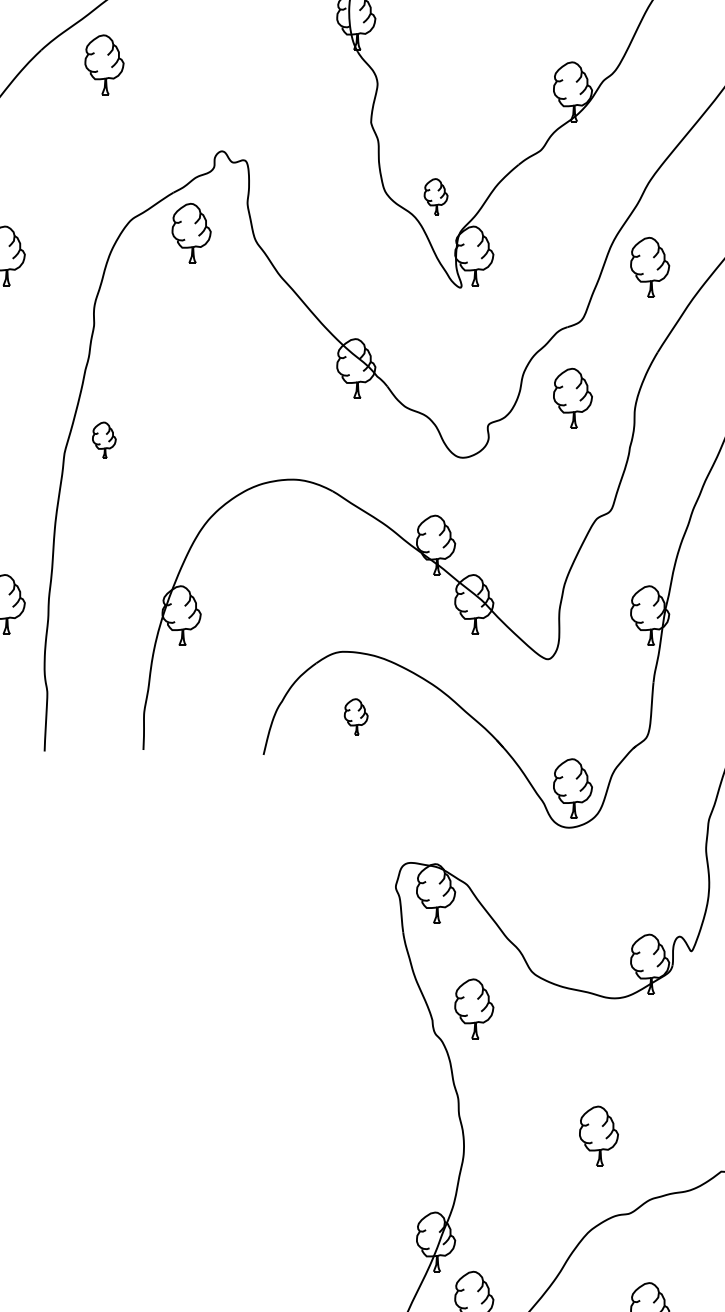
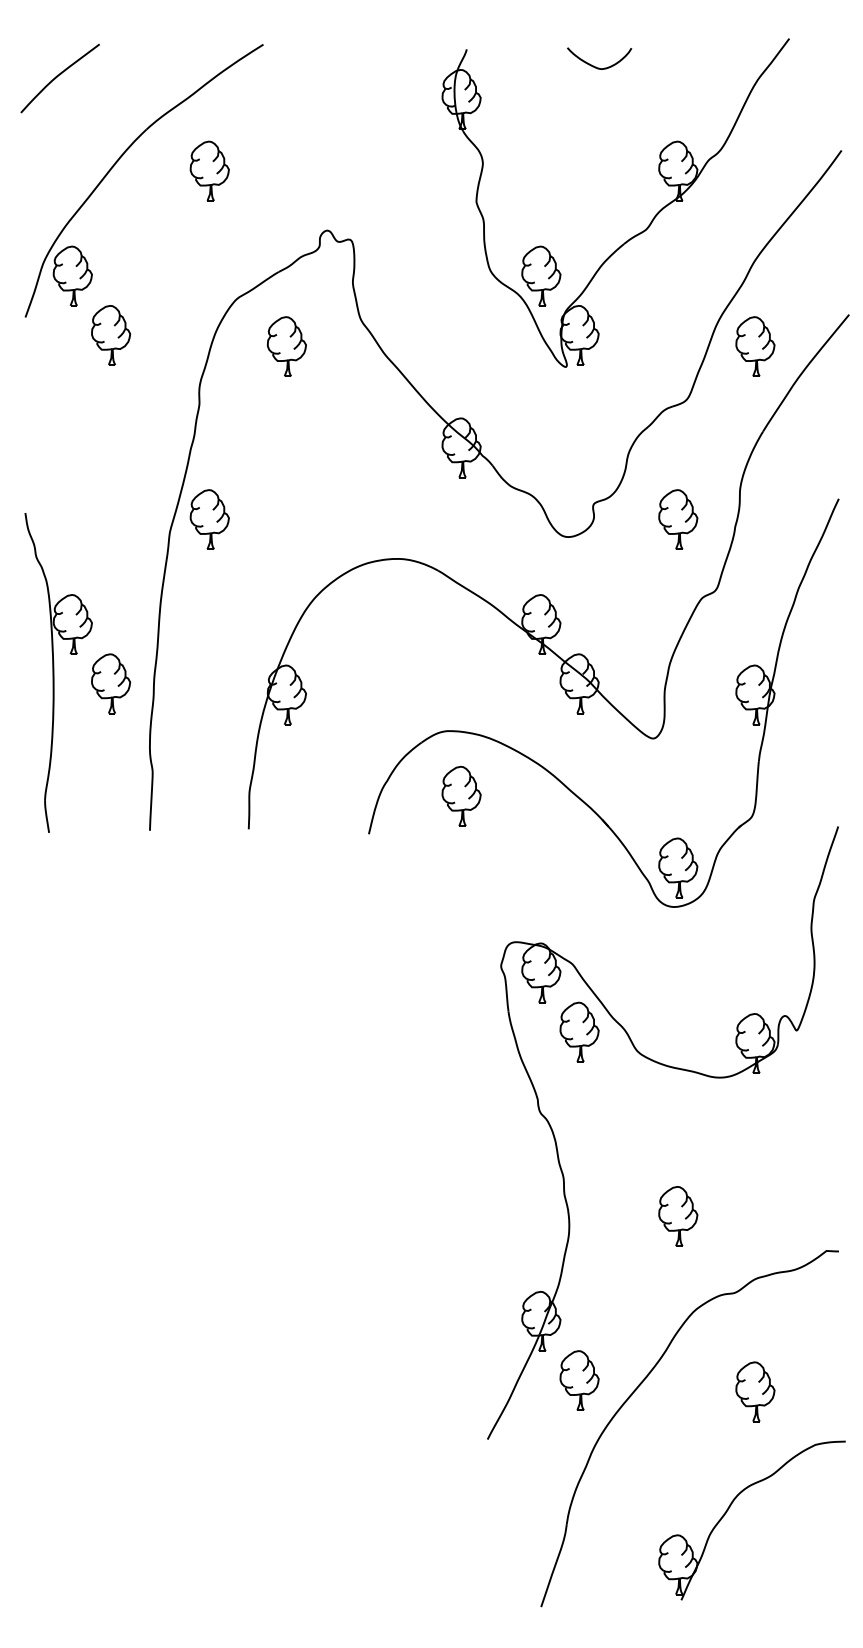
part: (104, 64) -> (209, 170), moved
part: (436, 196) -> (541, 275), size x1.67
part: (191, 233) -> (286, 346), moved
part: (573, 398) -> (678, 519), moved
part: (104, 440) -> (209, 519), size x1.67
part: (356, 716) -> (461, 795), size x1.67
part: (474, 1008) -> (579, 1031), moved
part: (599, 1136) -> (678, 1216), moved

